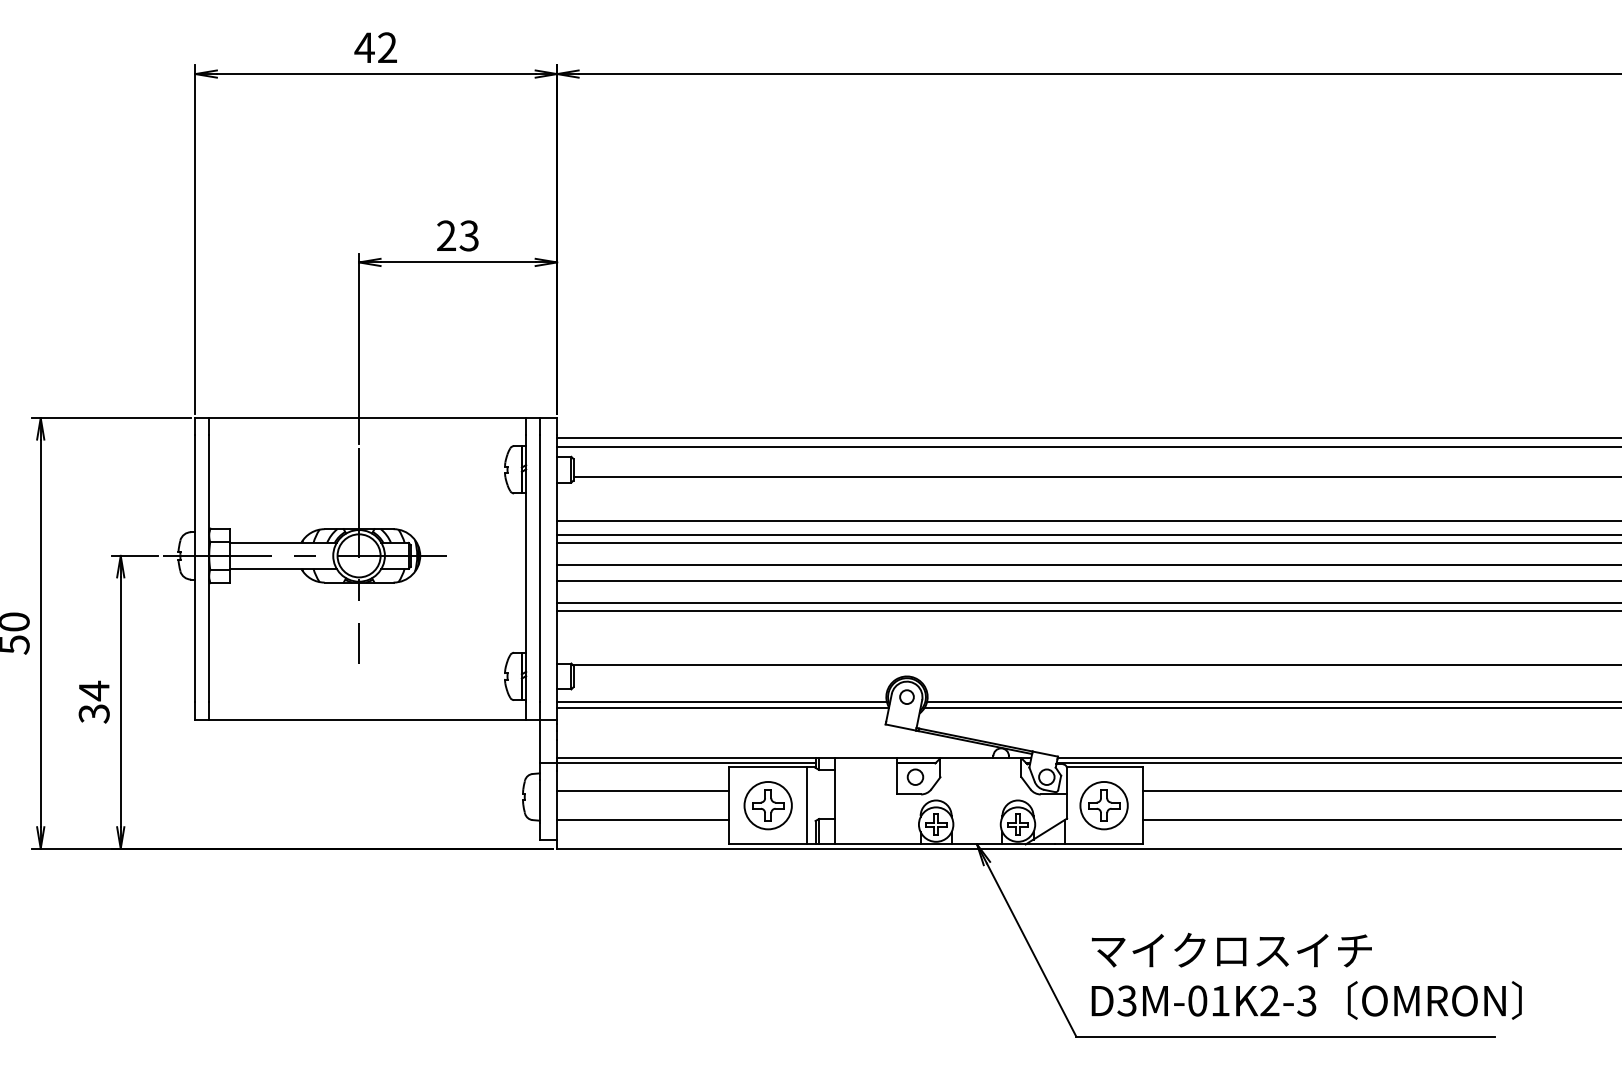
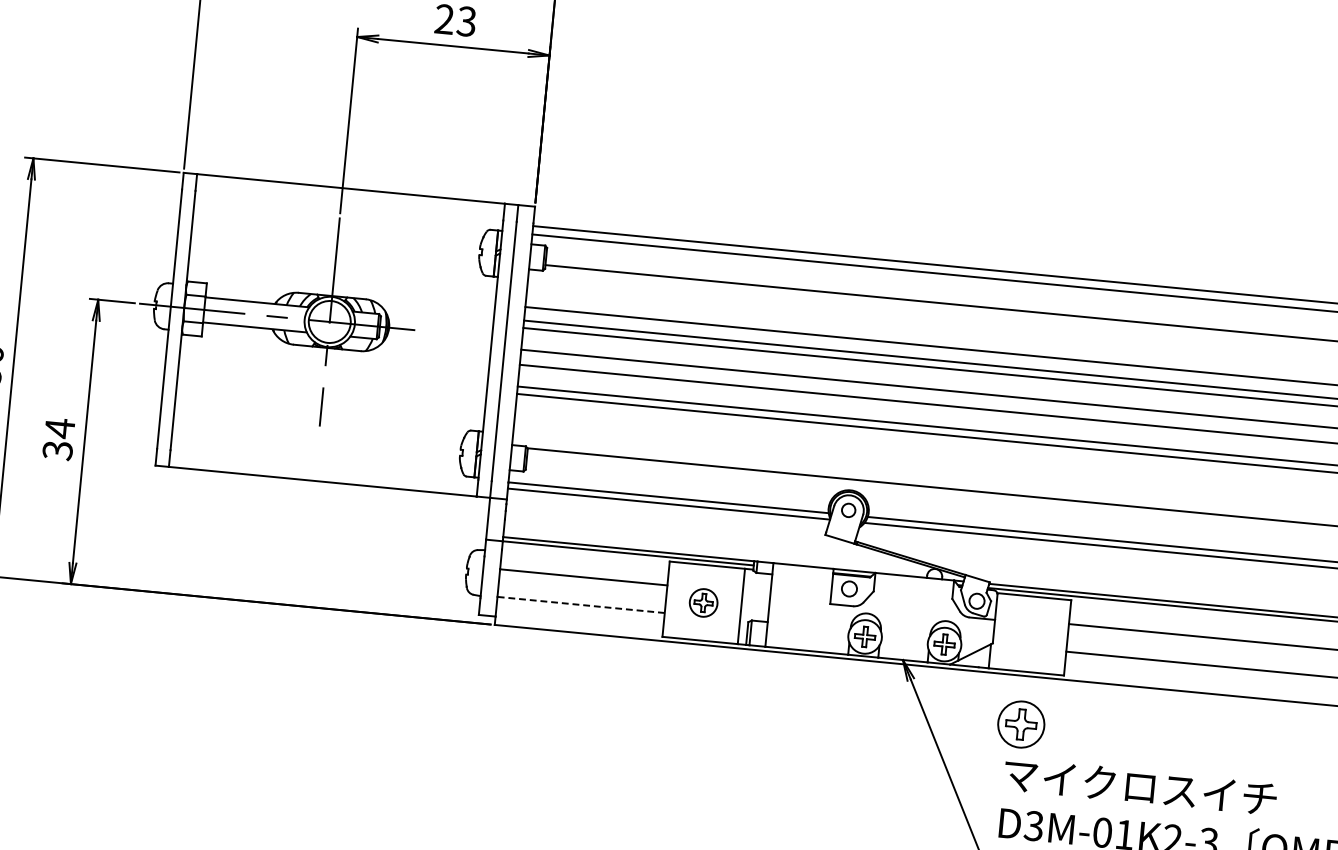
part: (767, 805) -> (703, 602), size x0.6
part: (1103, 805) -> (1020, 724), moved
line: (642, 819) -> (580, 604), solid -> dashed

